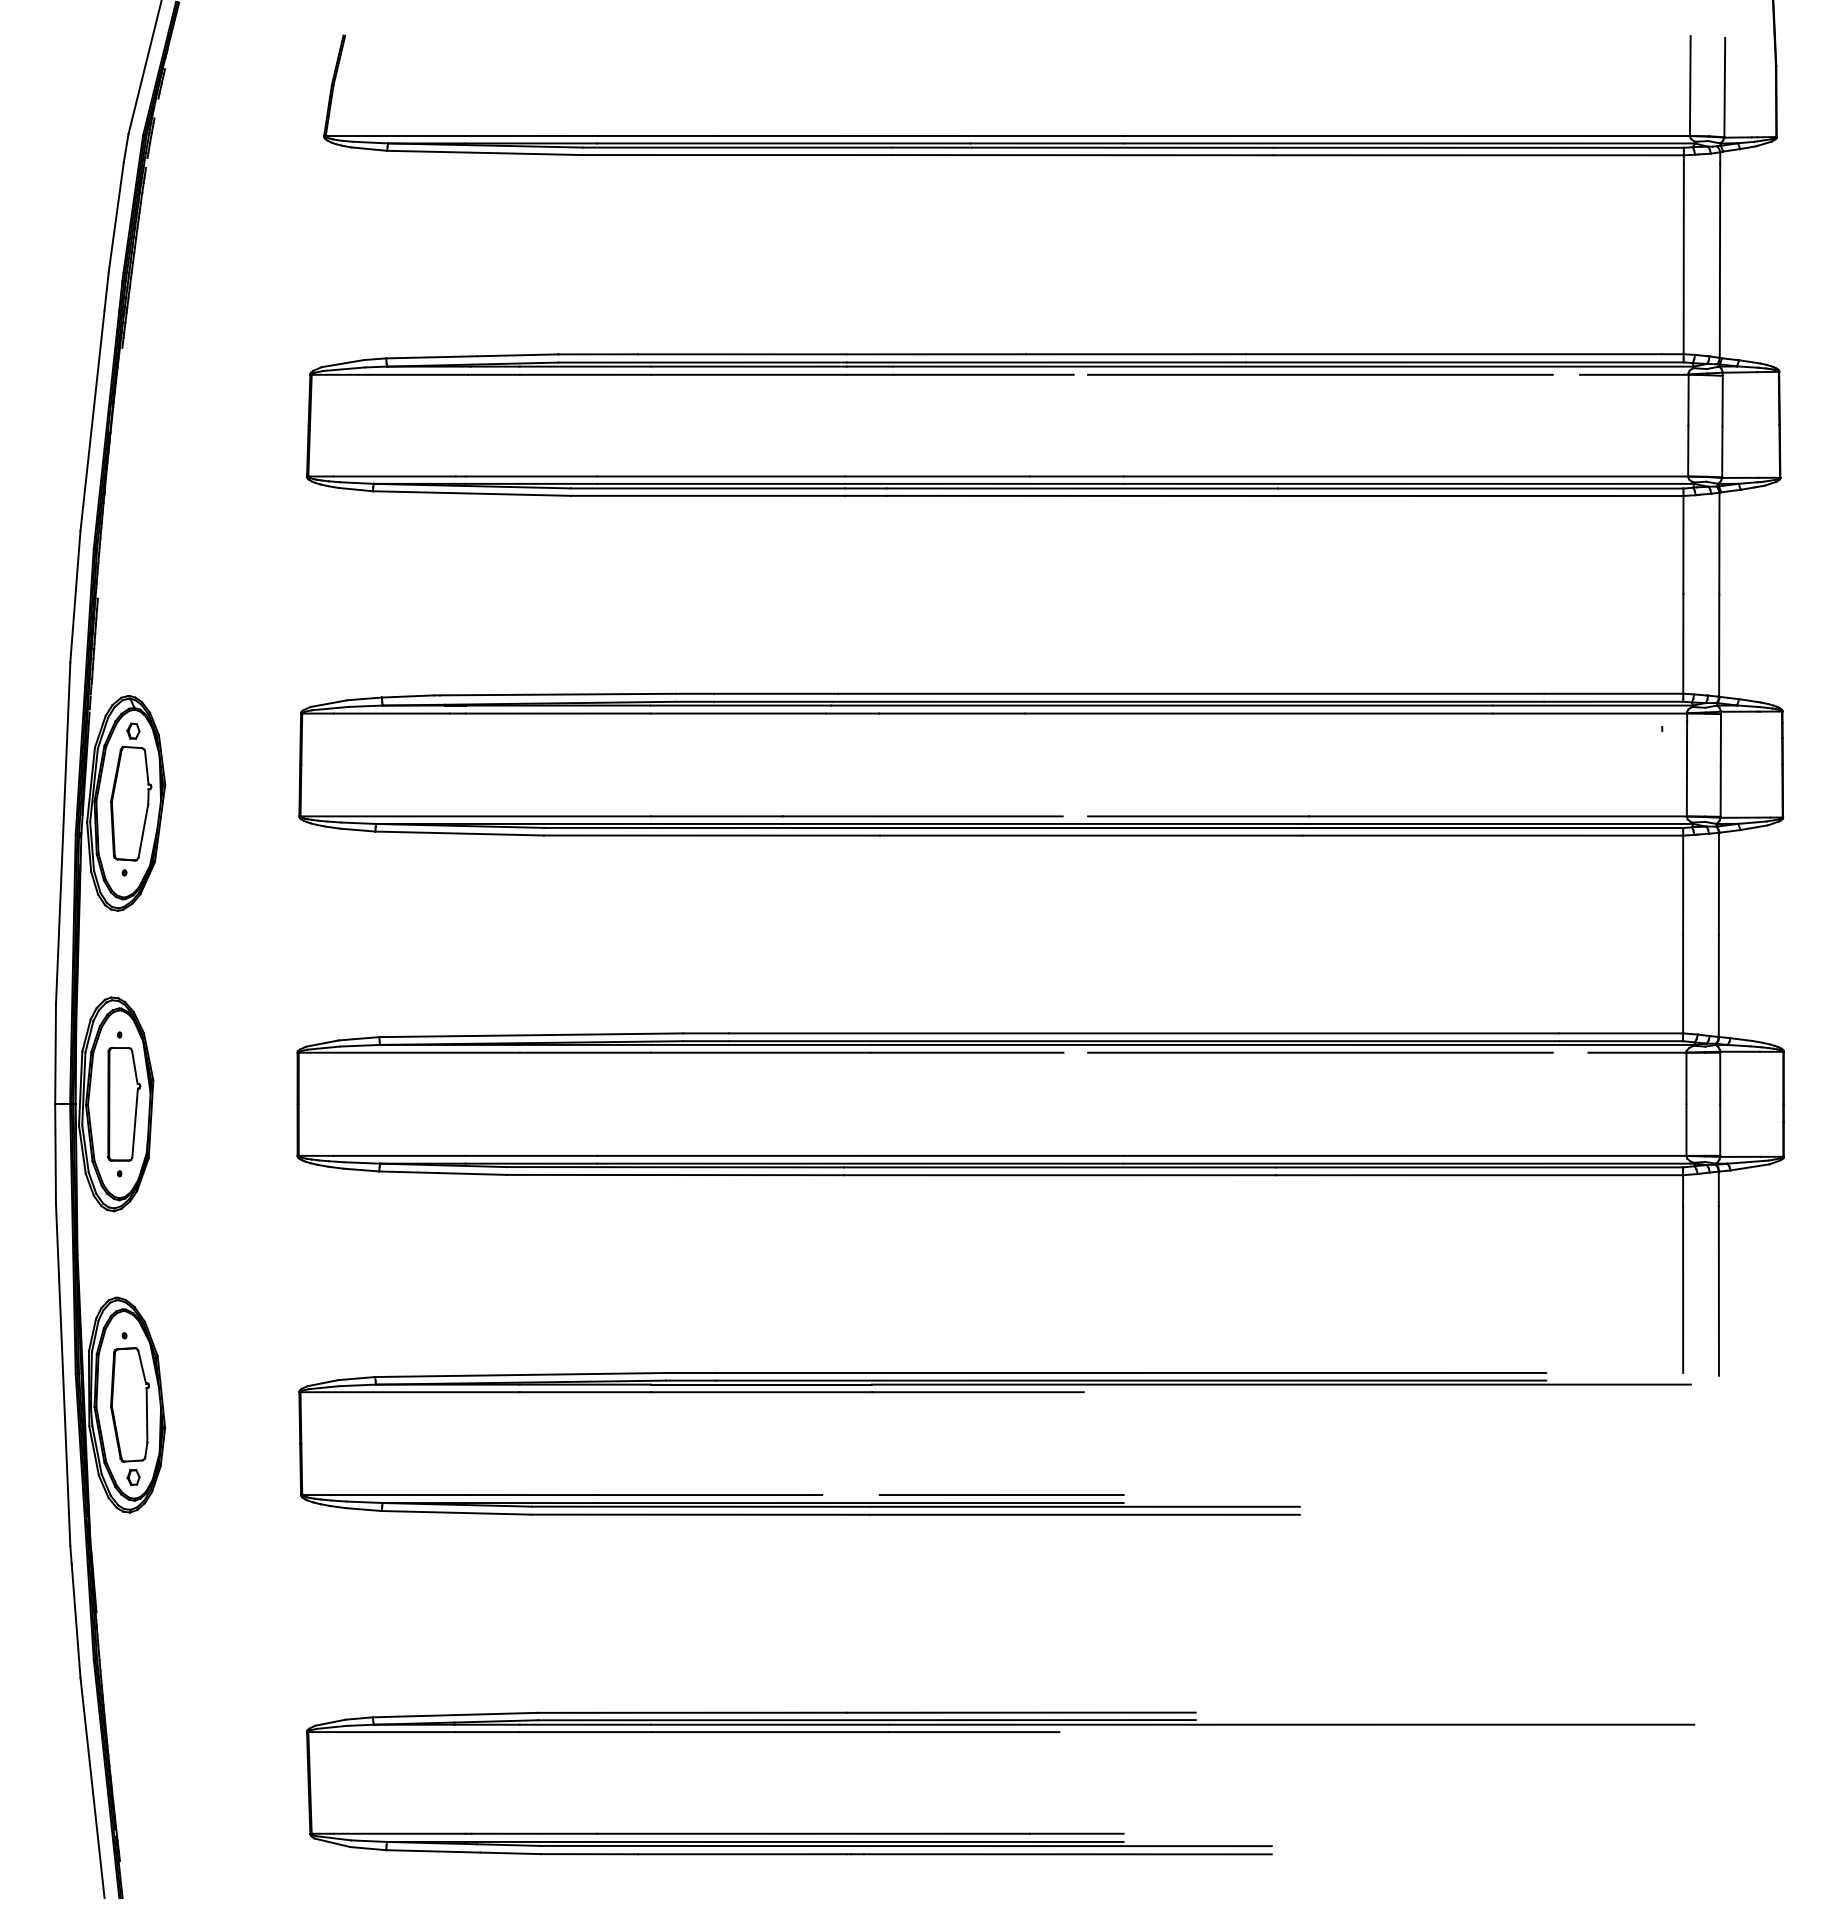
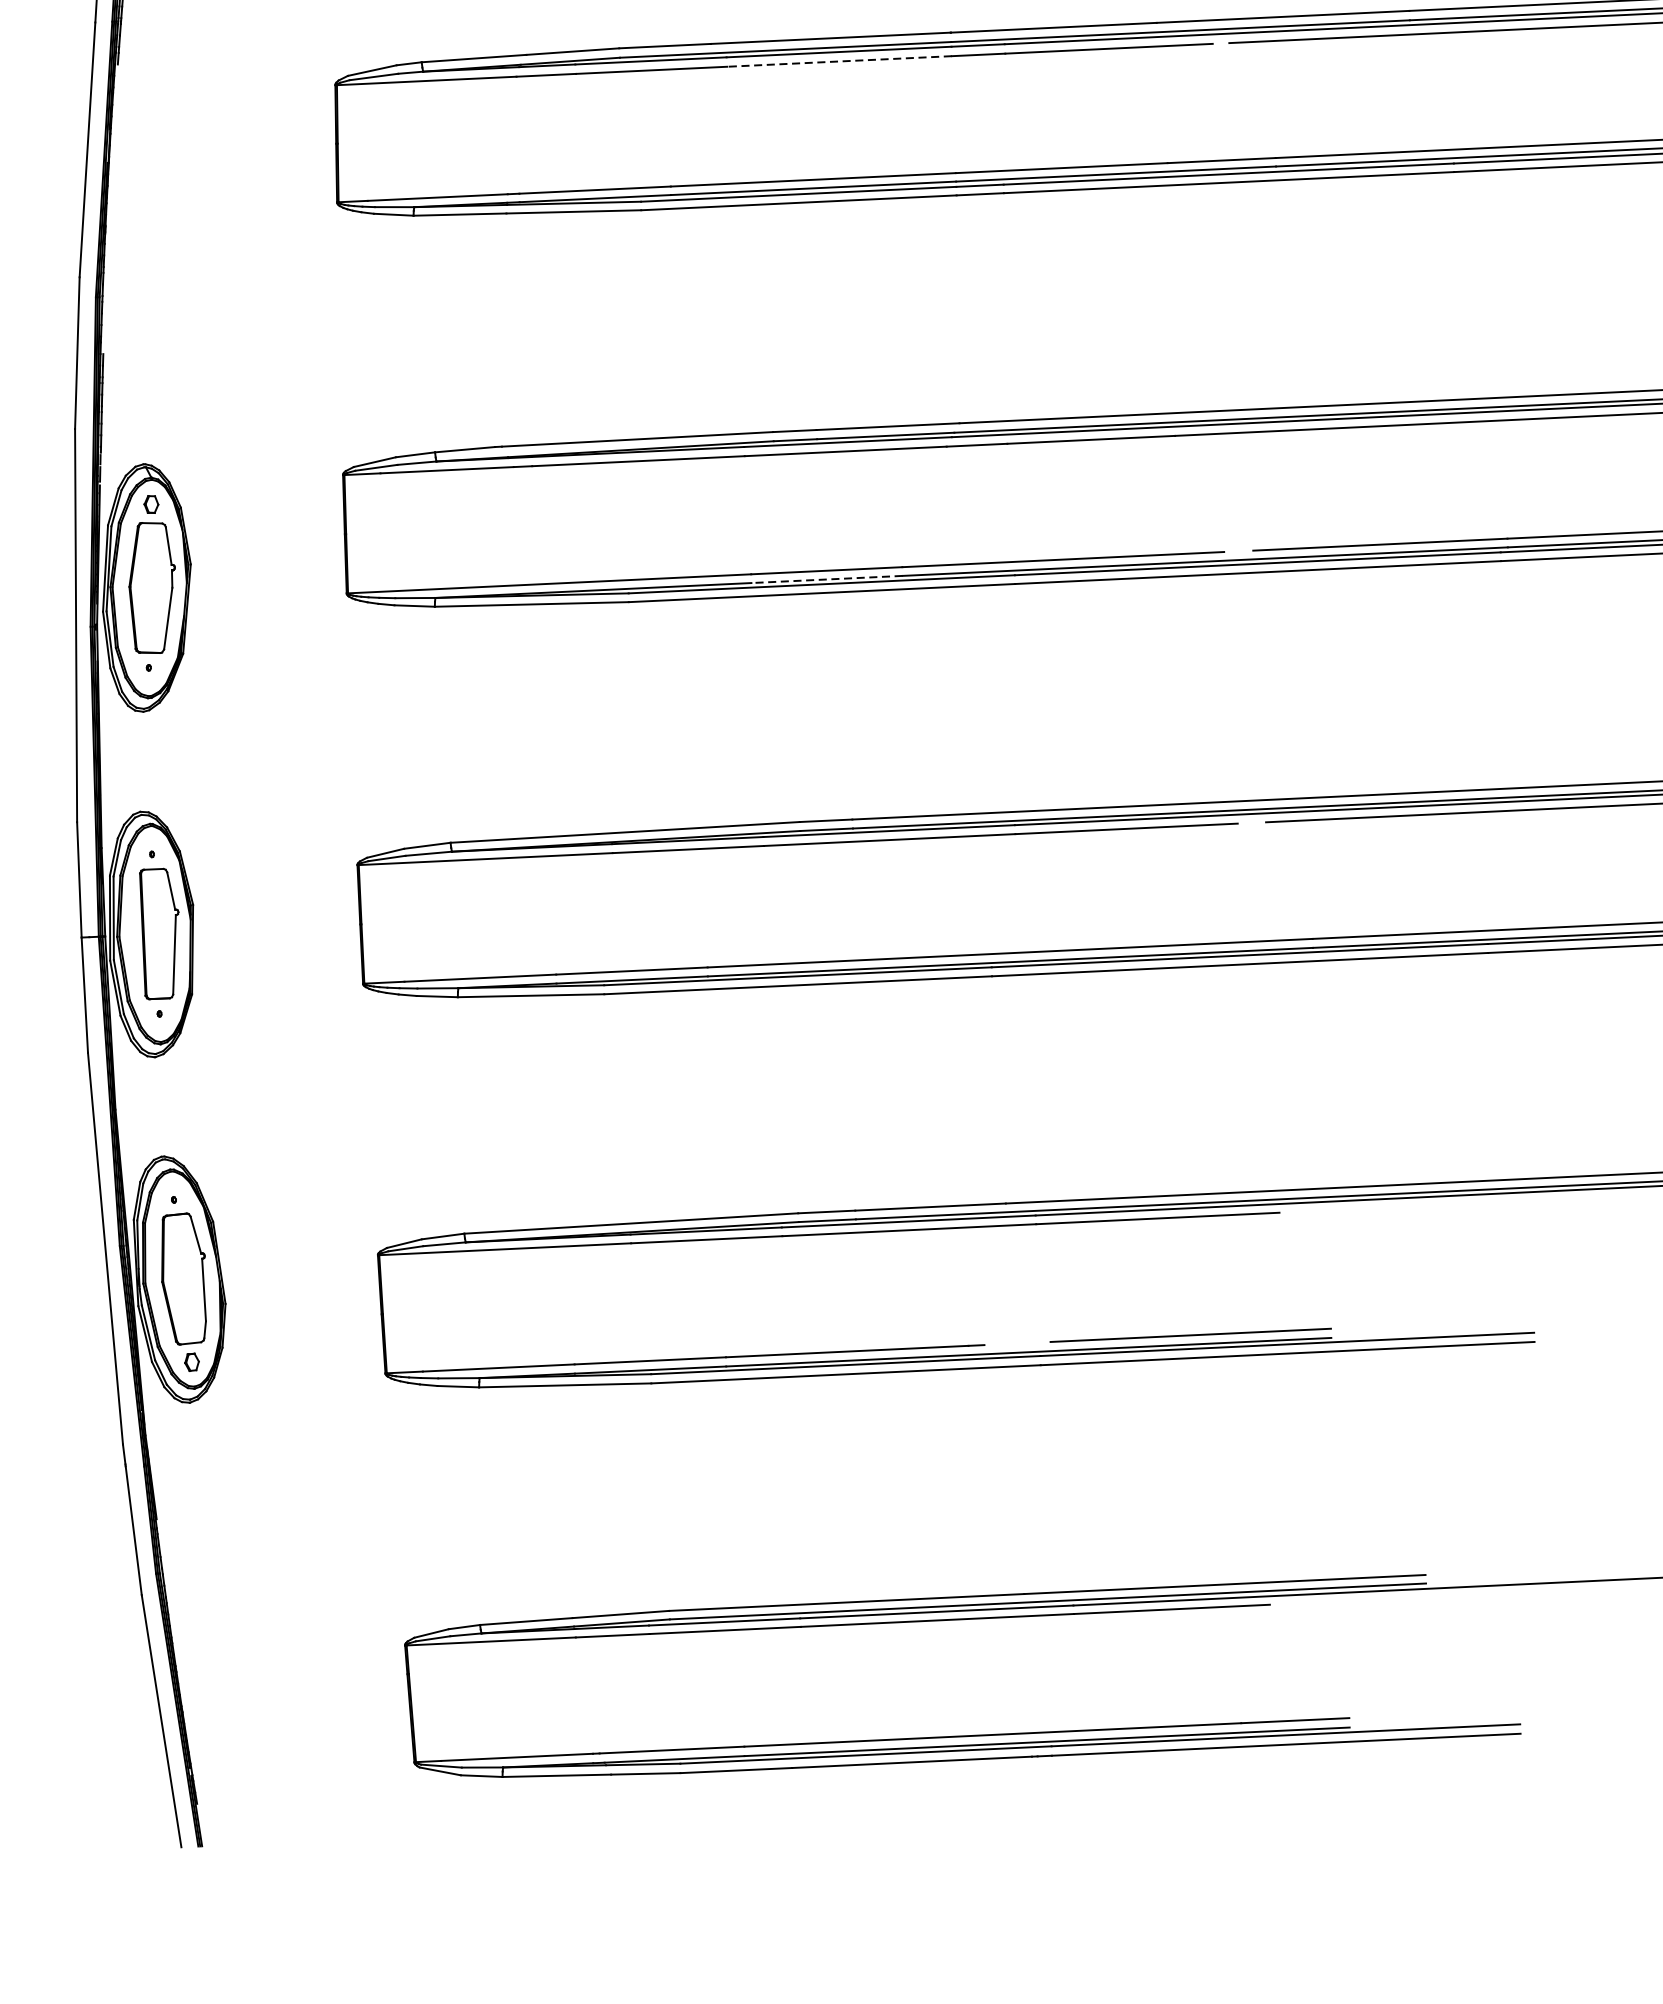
line: (748, 374) -> (838, 61), solid -> dashed
line: (716, 823) -> (826, 578), solid -> dashed

